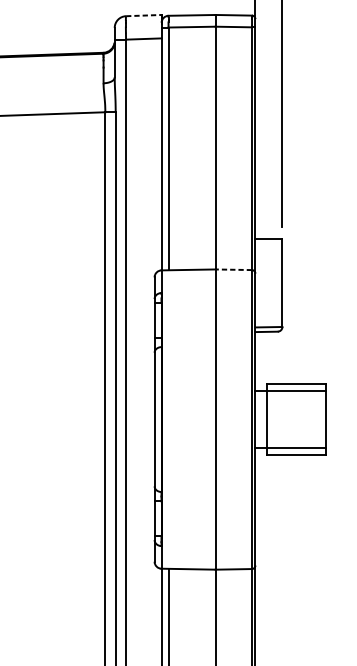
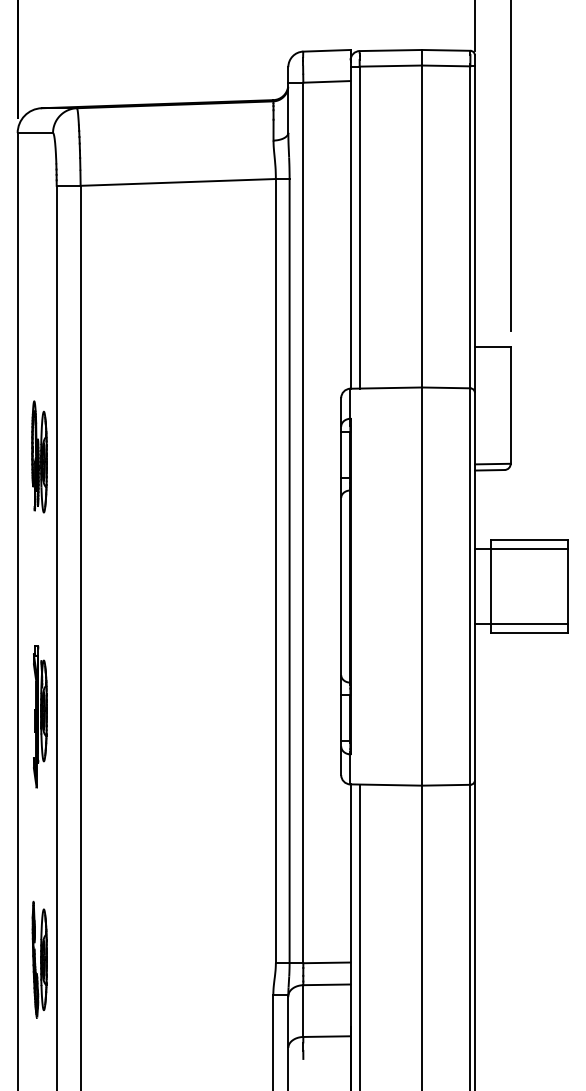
line: (143, 15) -> (326, 50), dashed -> solid
line: (233, 269) -> (445, 387), dashed -> solid

